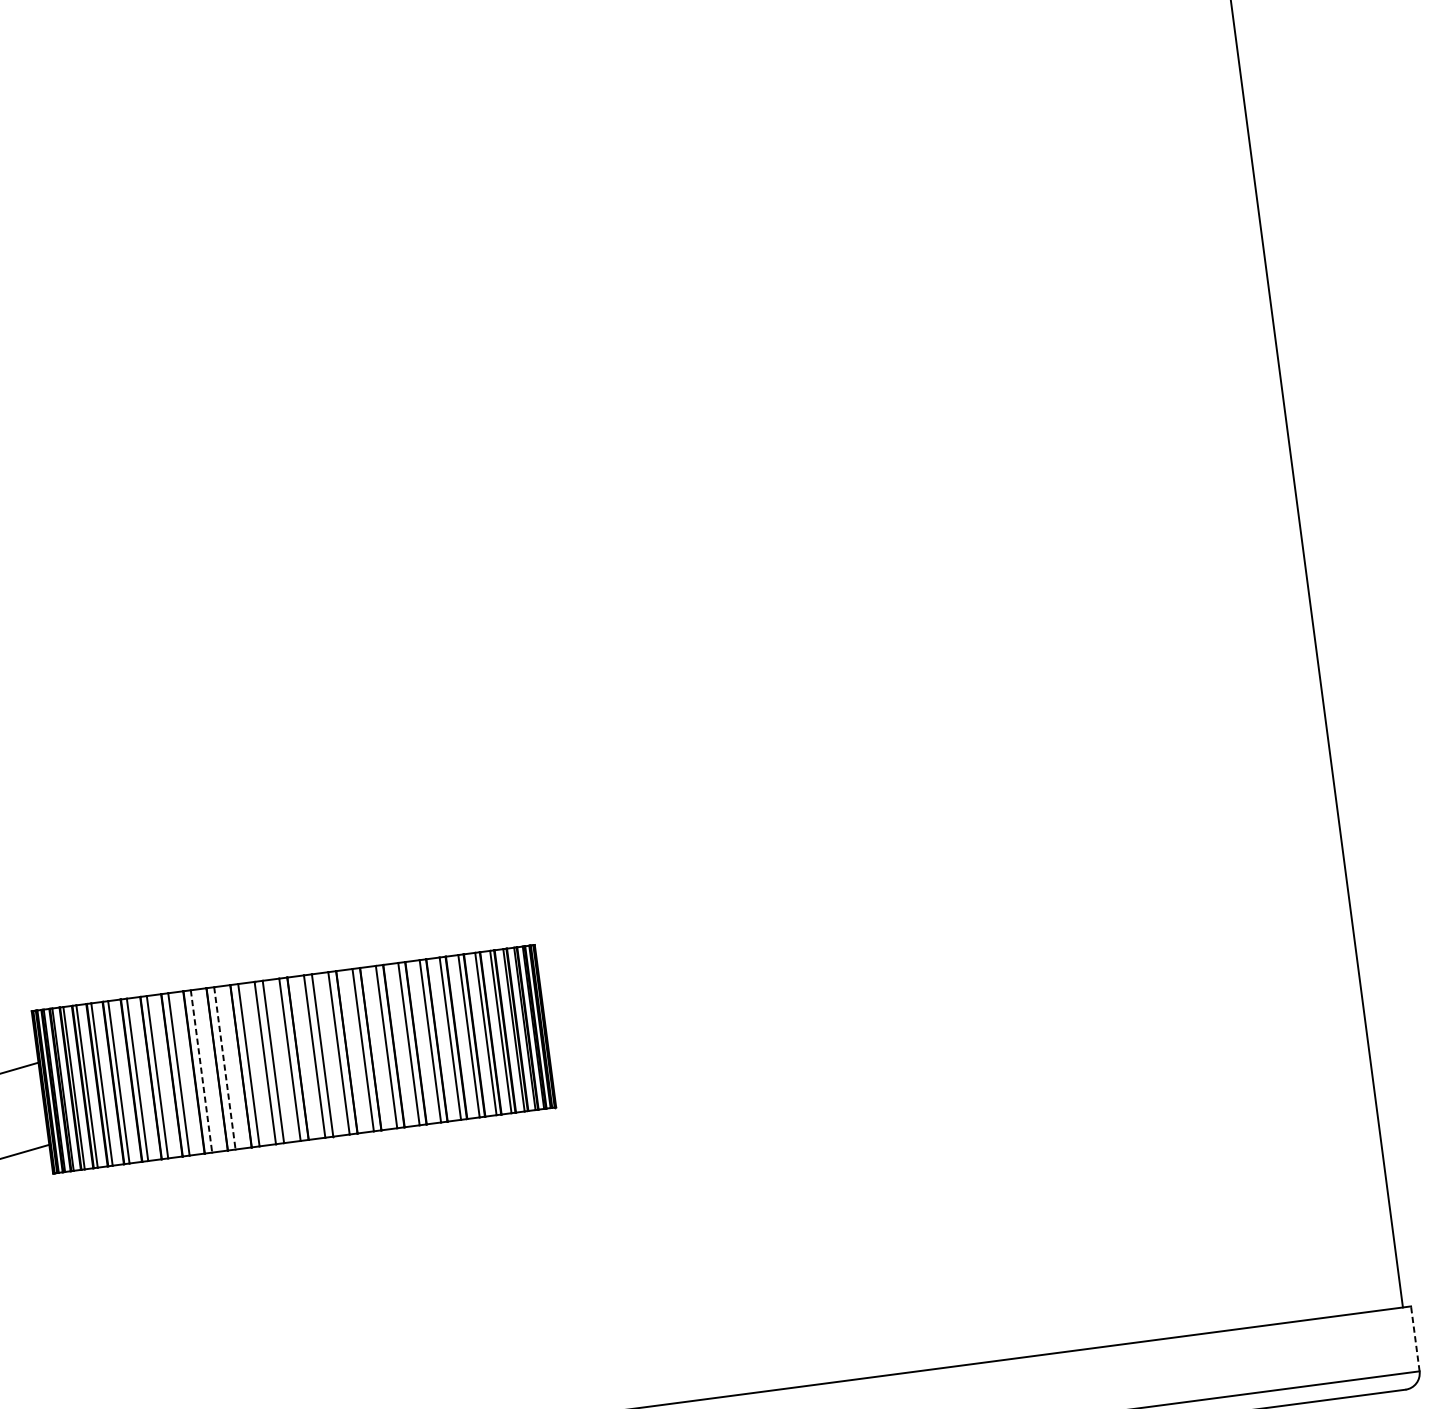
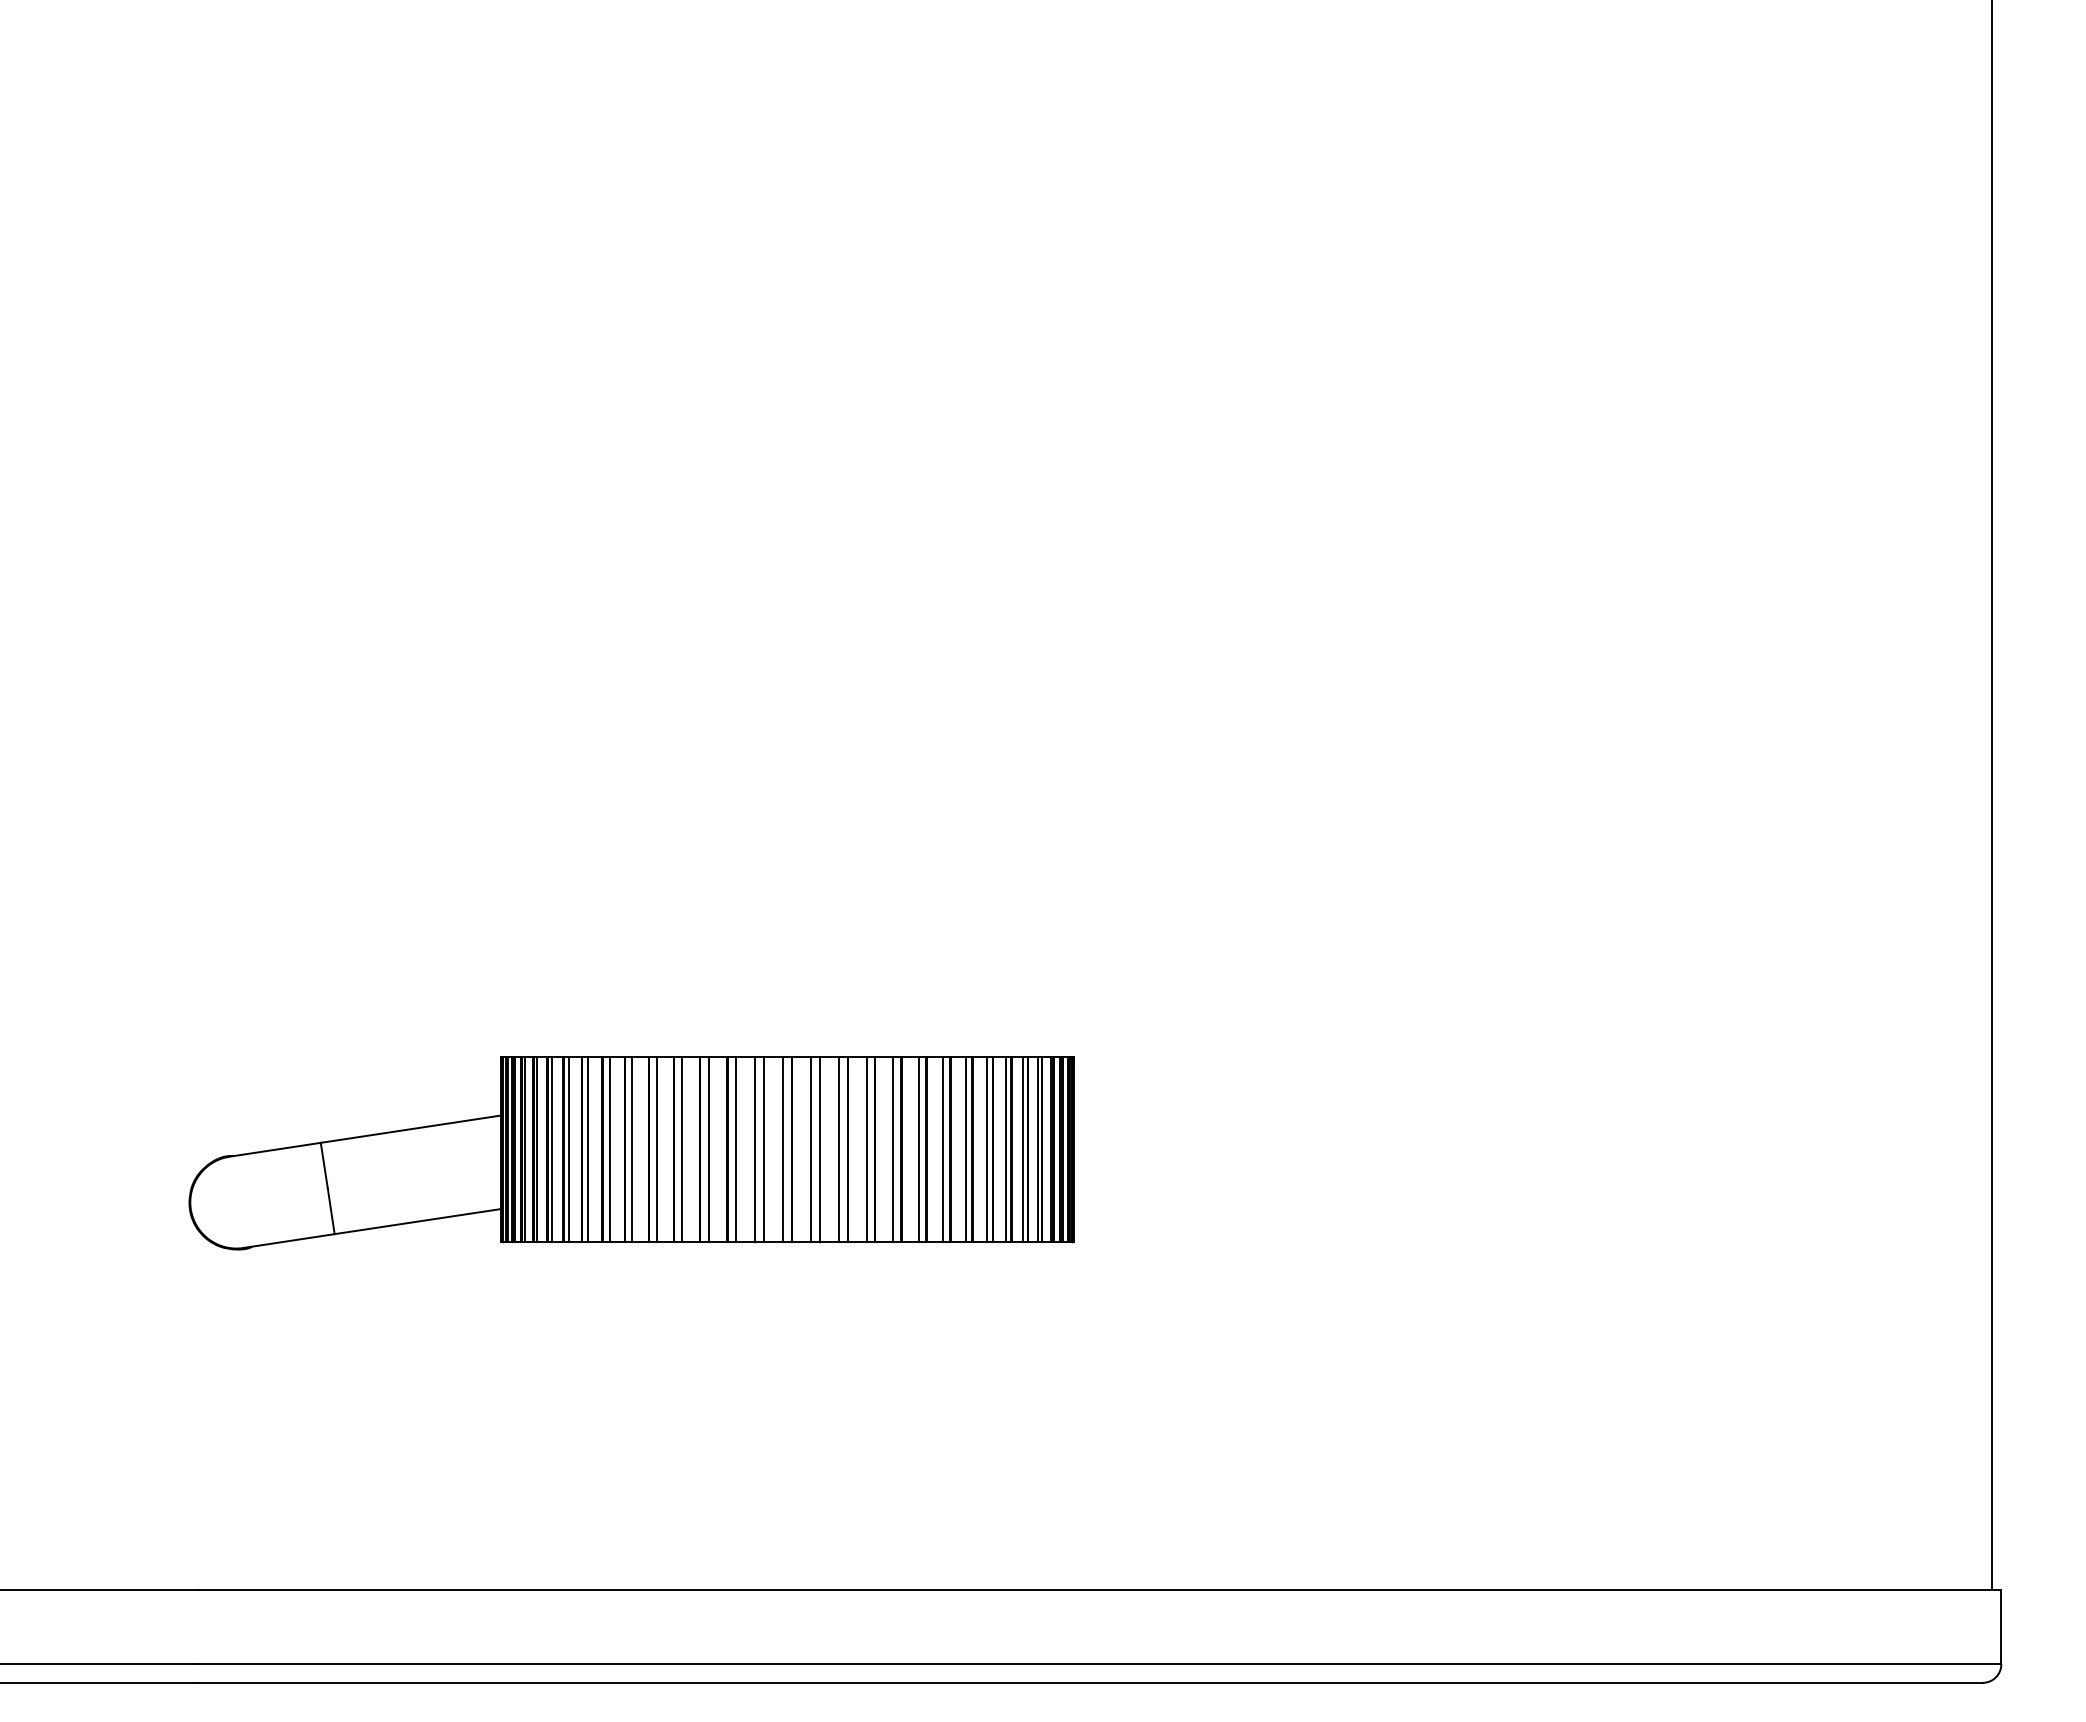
line: (225, 1068) -> (709, 1149), dashed -> solid
line: (201, 1071) -> (682, 1149), dashed -> solid
line: (1415, 1338) -> (2001, 1627), dashed -> solid

